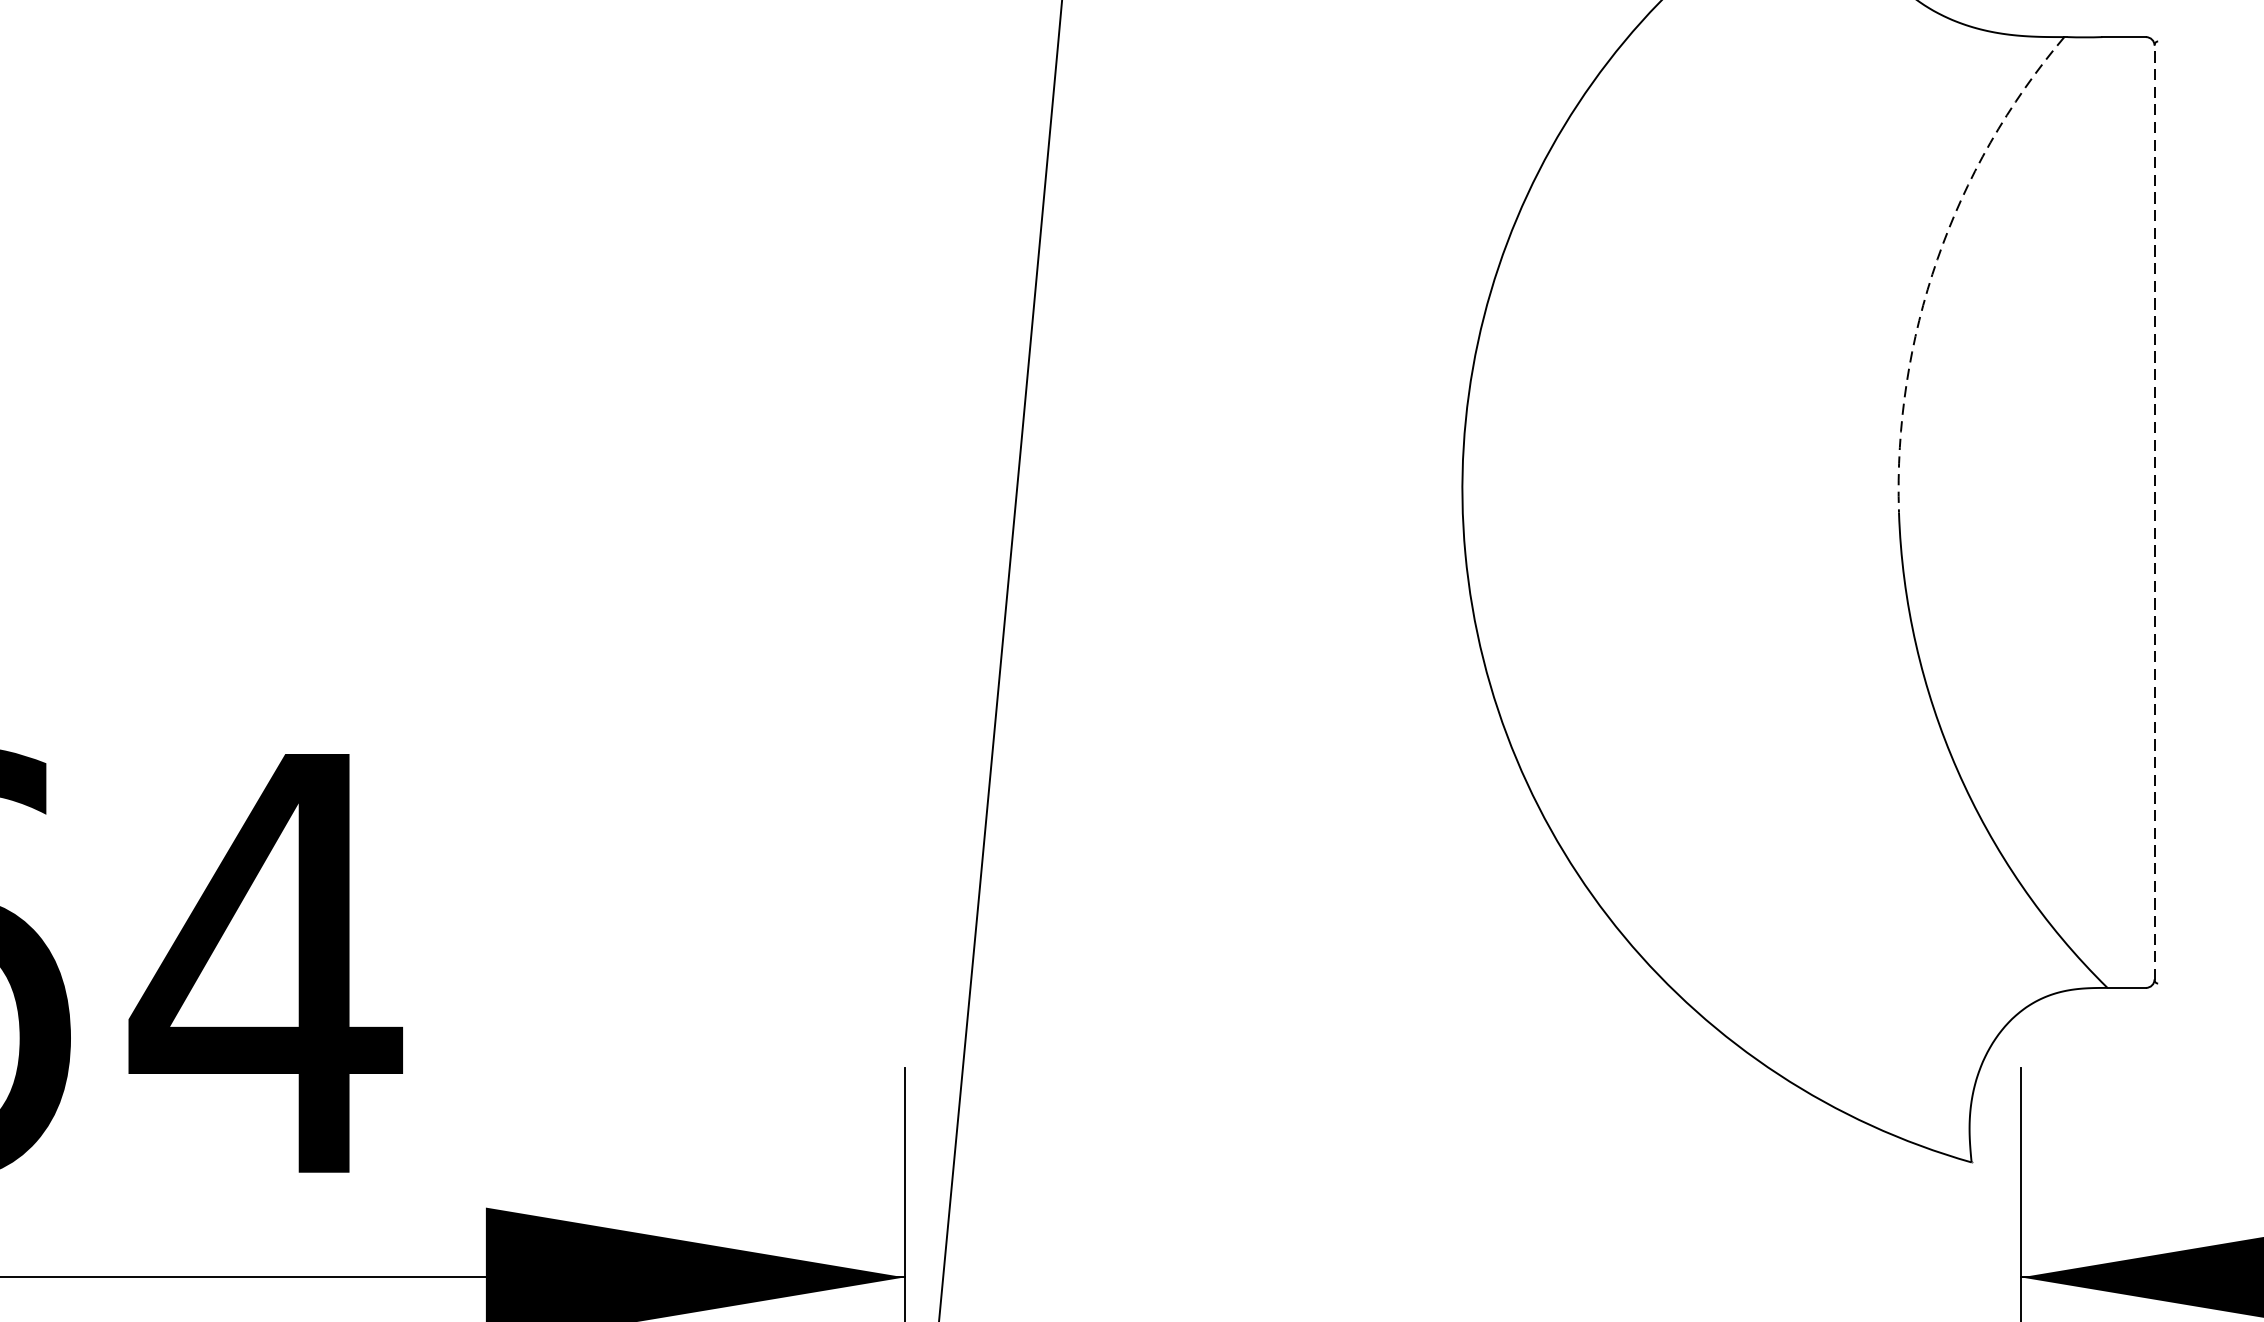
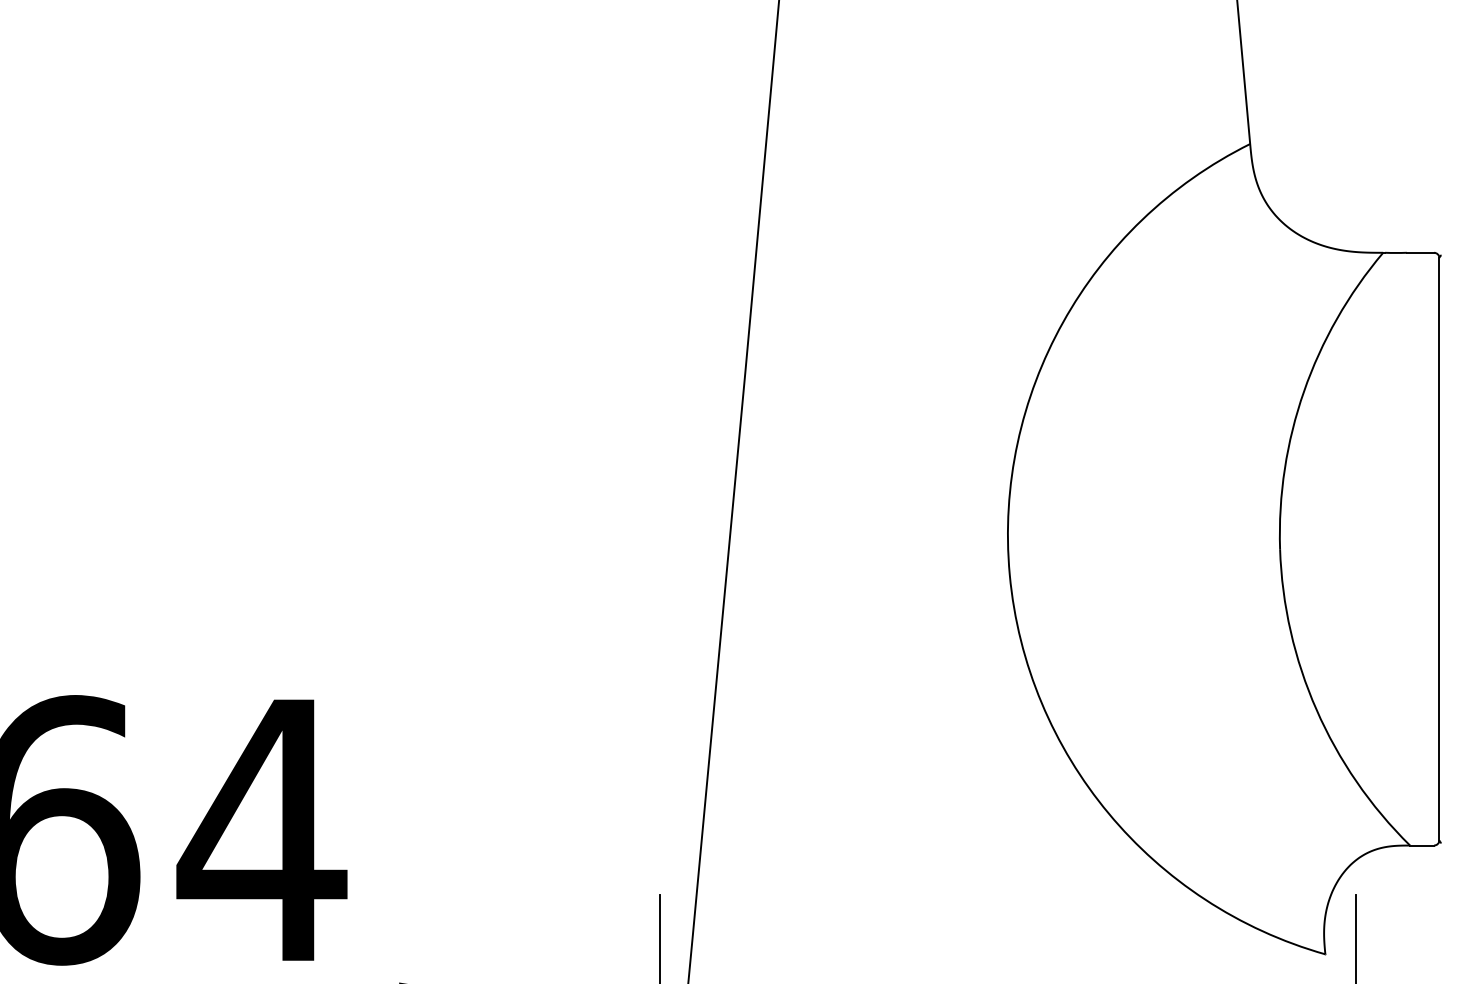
arc: (1938, 259) -> (1304, 391), dashed -> solid
line: (2154, 511) -> (1439, 548), dashed -> solid

